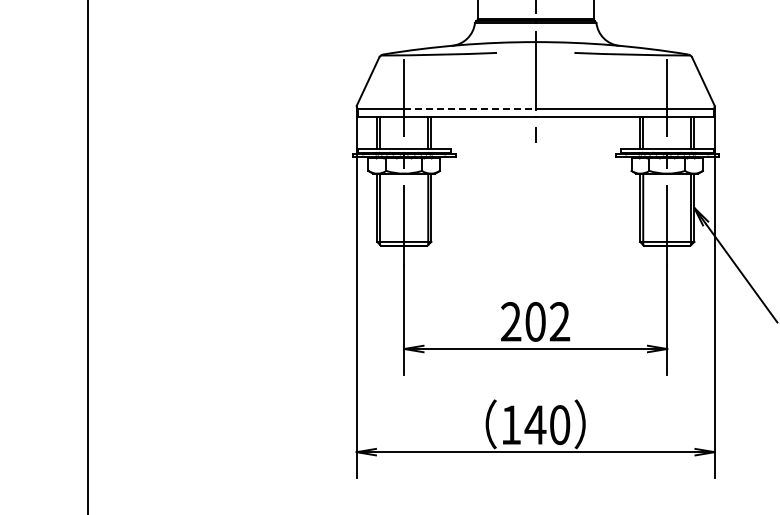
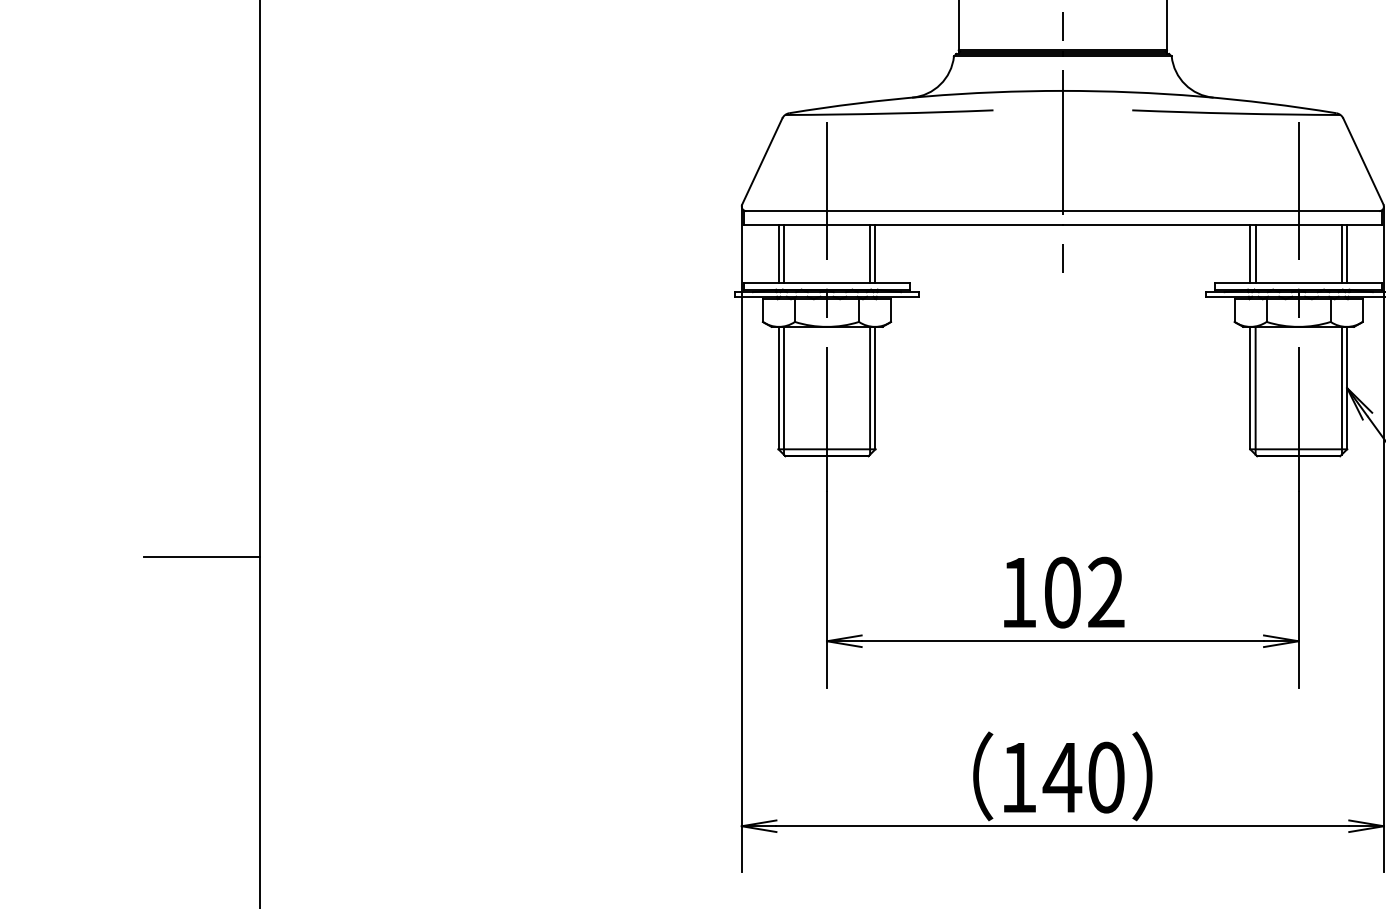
line: (469, 109) -> (944, 211), dashed -> solid
line: (55, 301) -> (201, 556), added
text: (511, 321) -> (1019, 591), 202 -> 102

